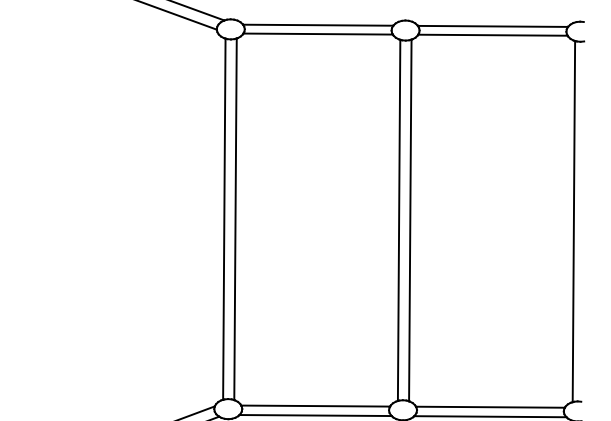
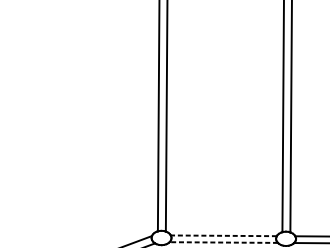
line: (315, 406) -> (223, 236), solid -> dashed
line: (315, 415) -> (223, 242), solid -> dashed

